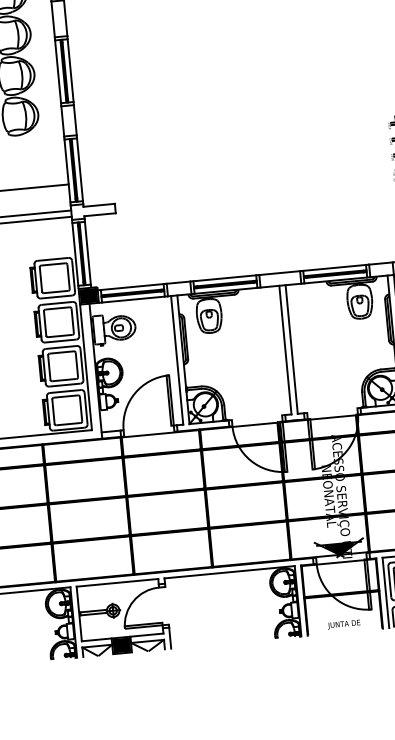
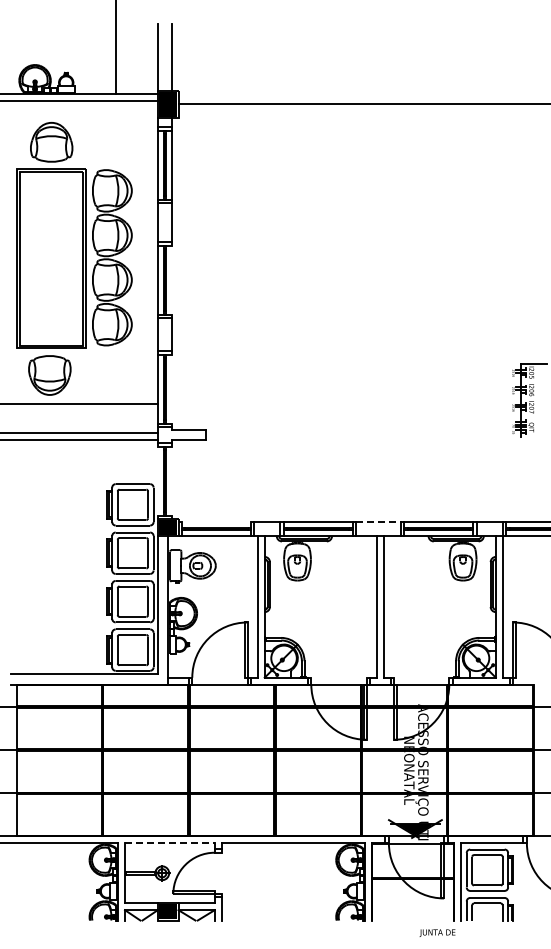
line: (70, 69) -> (171, 279), removed
line: (79, 169) -> (171, 388), removed
line: (87, 252) -> (171, 480), removed
line: (75, 253) -> (157, 480), removed
line: (280, 273) -> (379, 522), solid -> dashed
line: (131, 287) -> (215, 522), removed
line: (117, 583) -> (169, 843), solid -> dashed
text: (344, 624) -> (437, 932), moved

